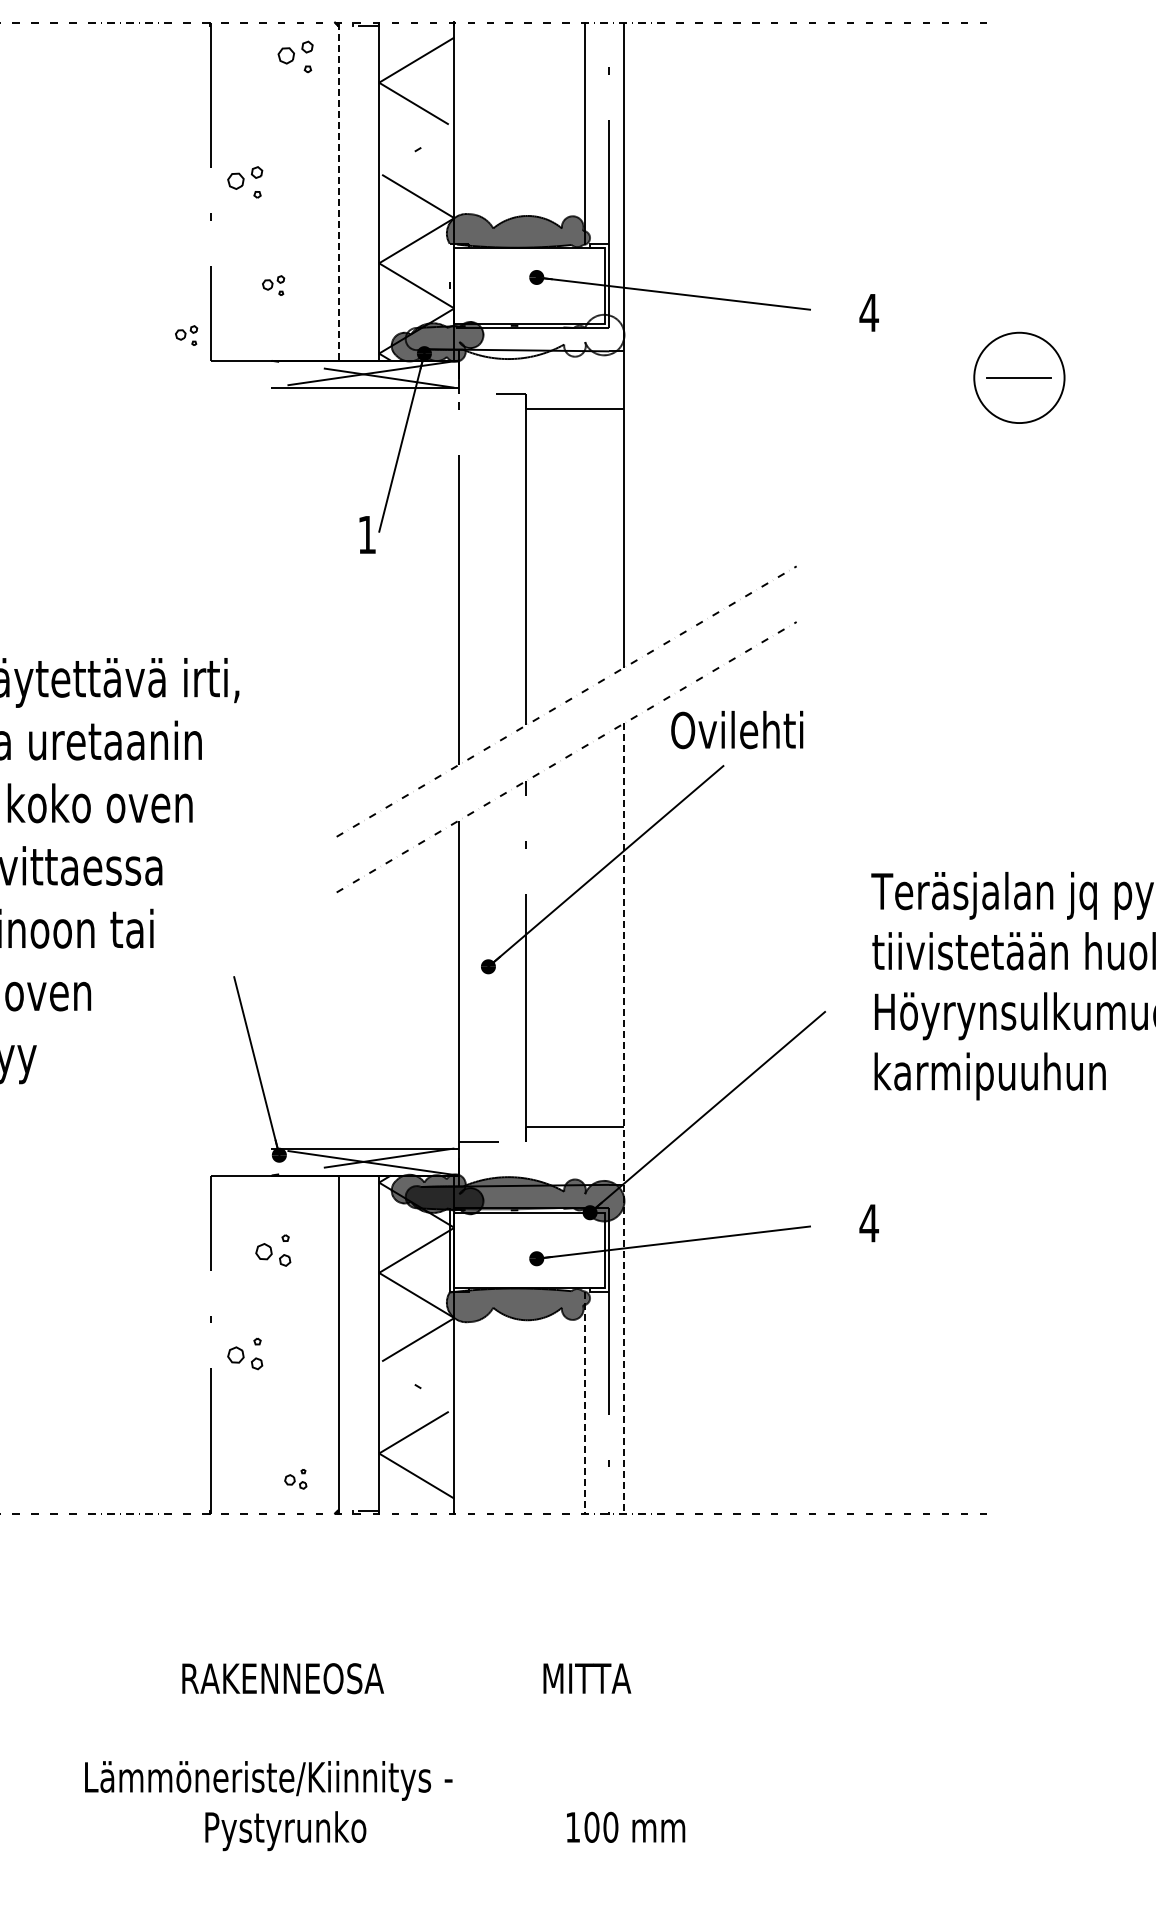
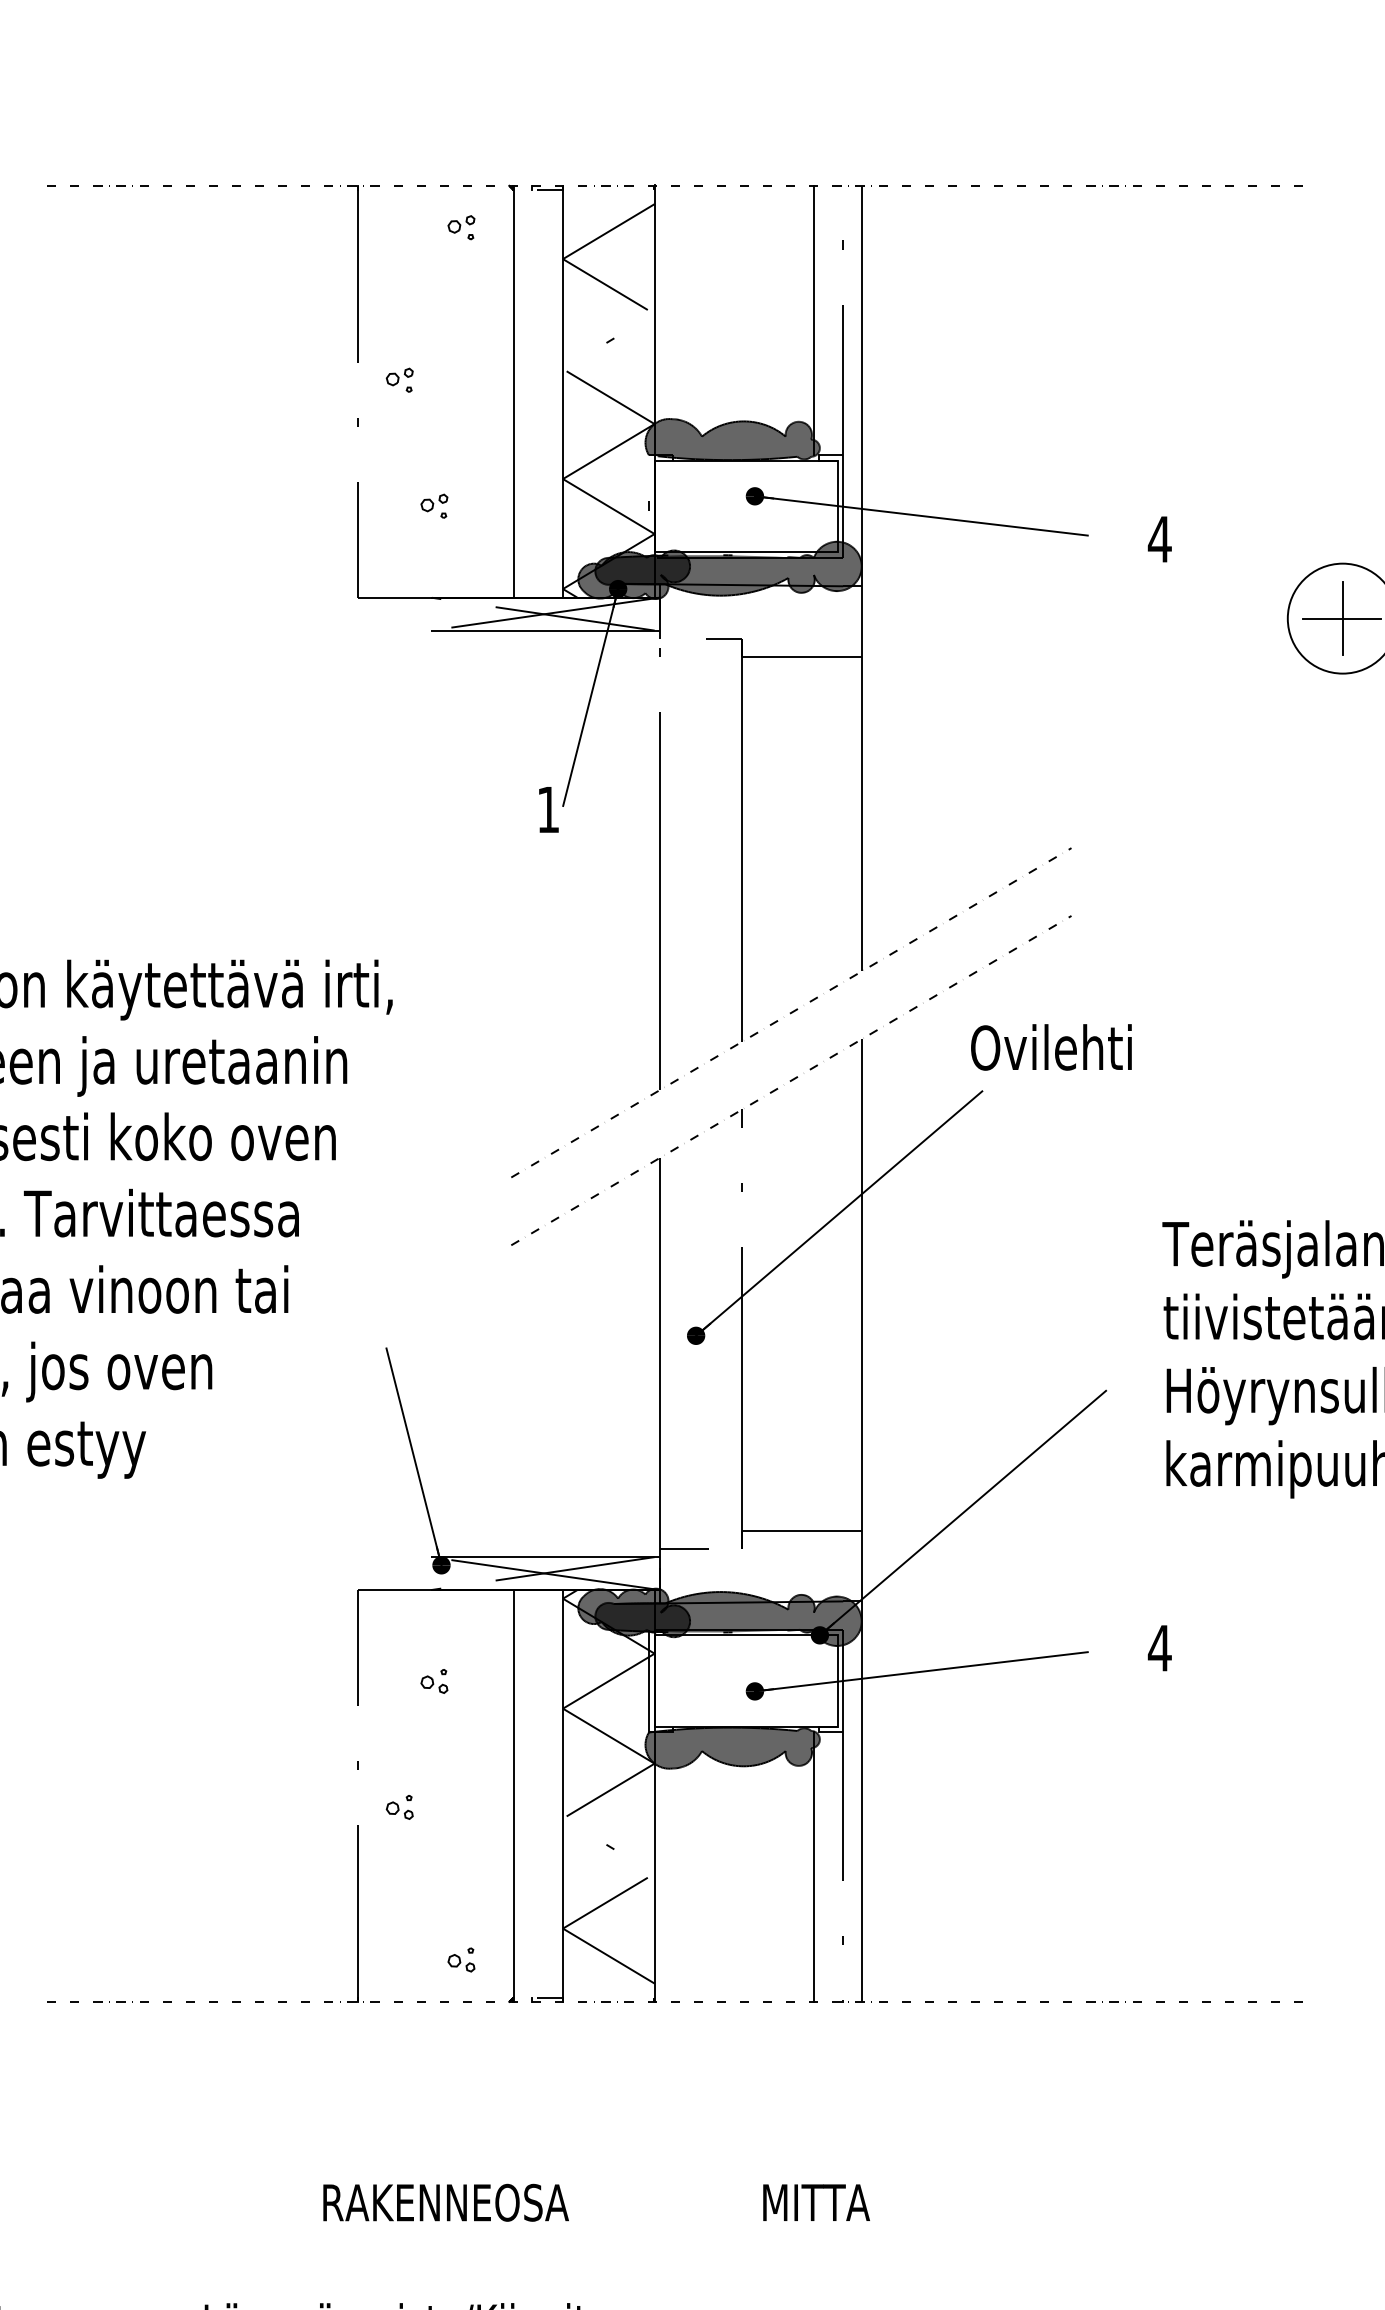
part: (295, 56) -> (461, 227), size x0.62
part: (244, 181) -> (399, 379), size x0.62
line: (338, 192) -> (513, 392), dashed -> solid
part: (186, 335) -> (328, 566), removed
fill: (514, 336) -> (727, 568), added
line: (1019, 377) -> (1342, 618), added
text: (737, 729) -> (1051, 1046), moved
line: (624, 1119) -> (861, 1521), dashed -> solid
part: (273, 1250) -> (434, 1681), size x0.62
part: (244, 1353) -> (399, 1806), size x0.62
line: (585, 1403) -> (814, 1867), dashed -> solid

